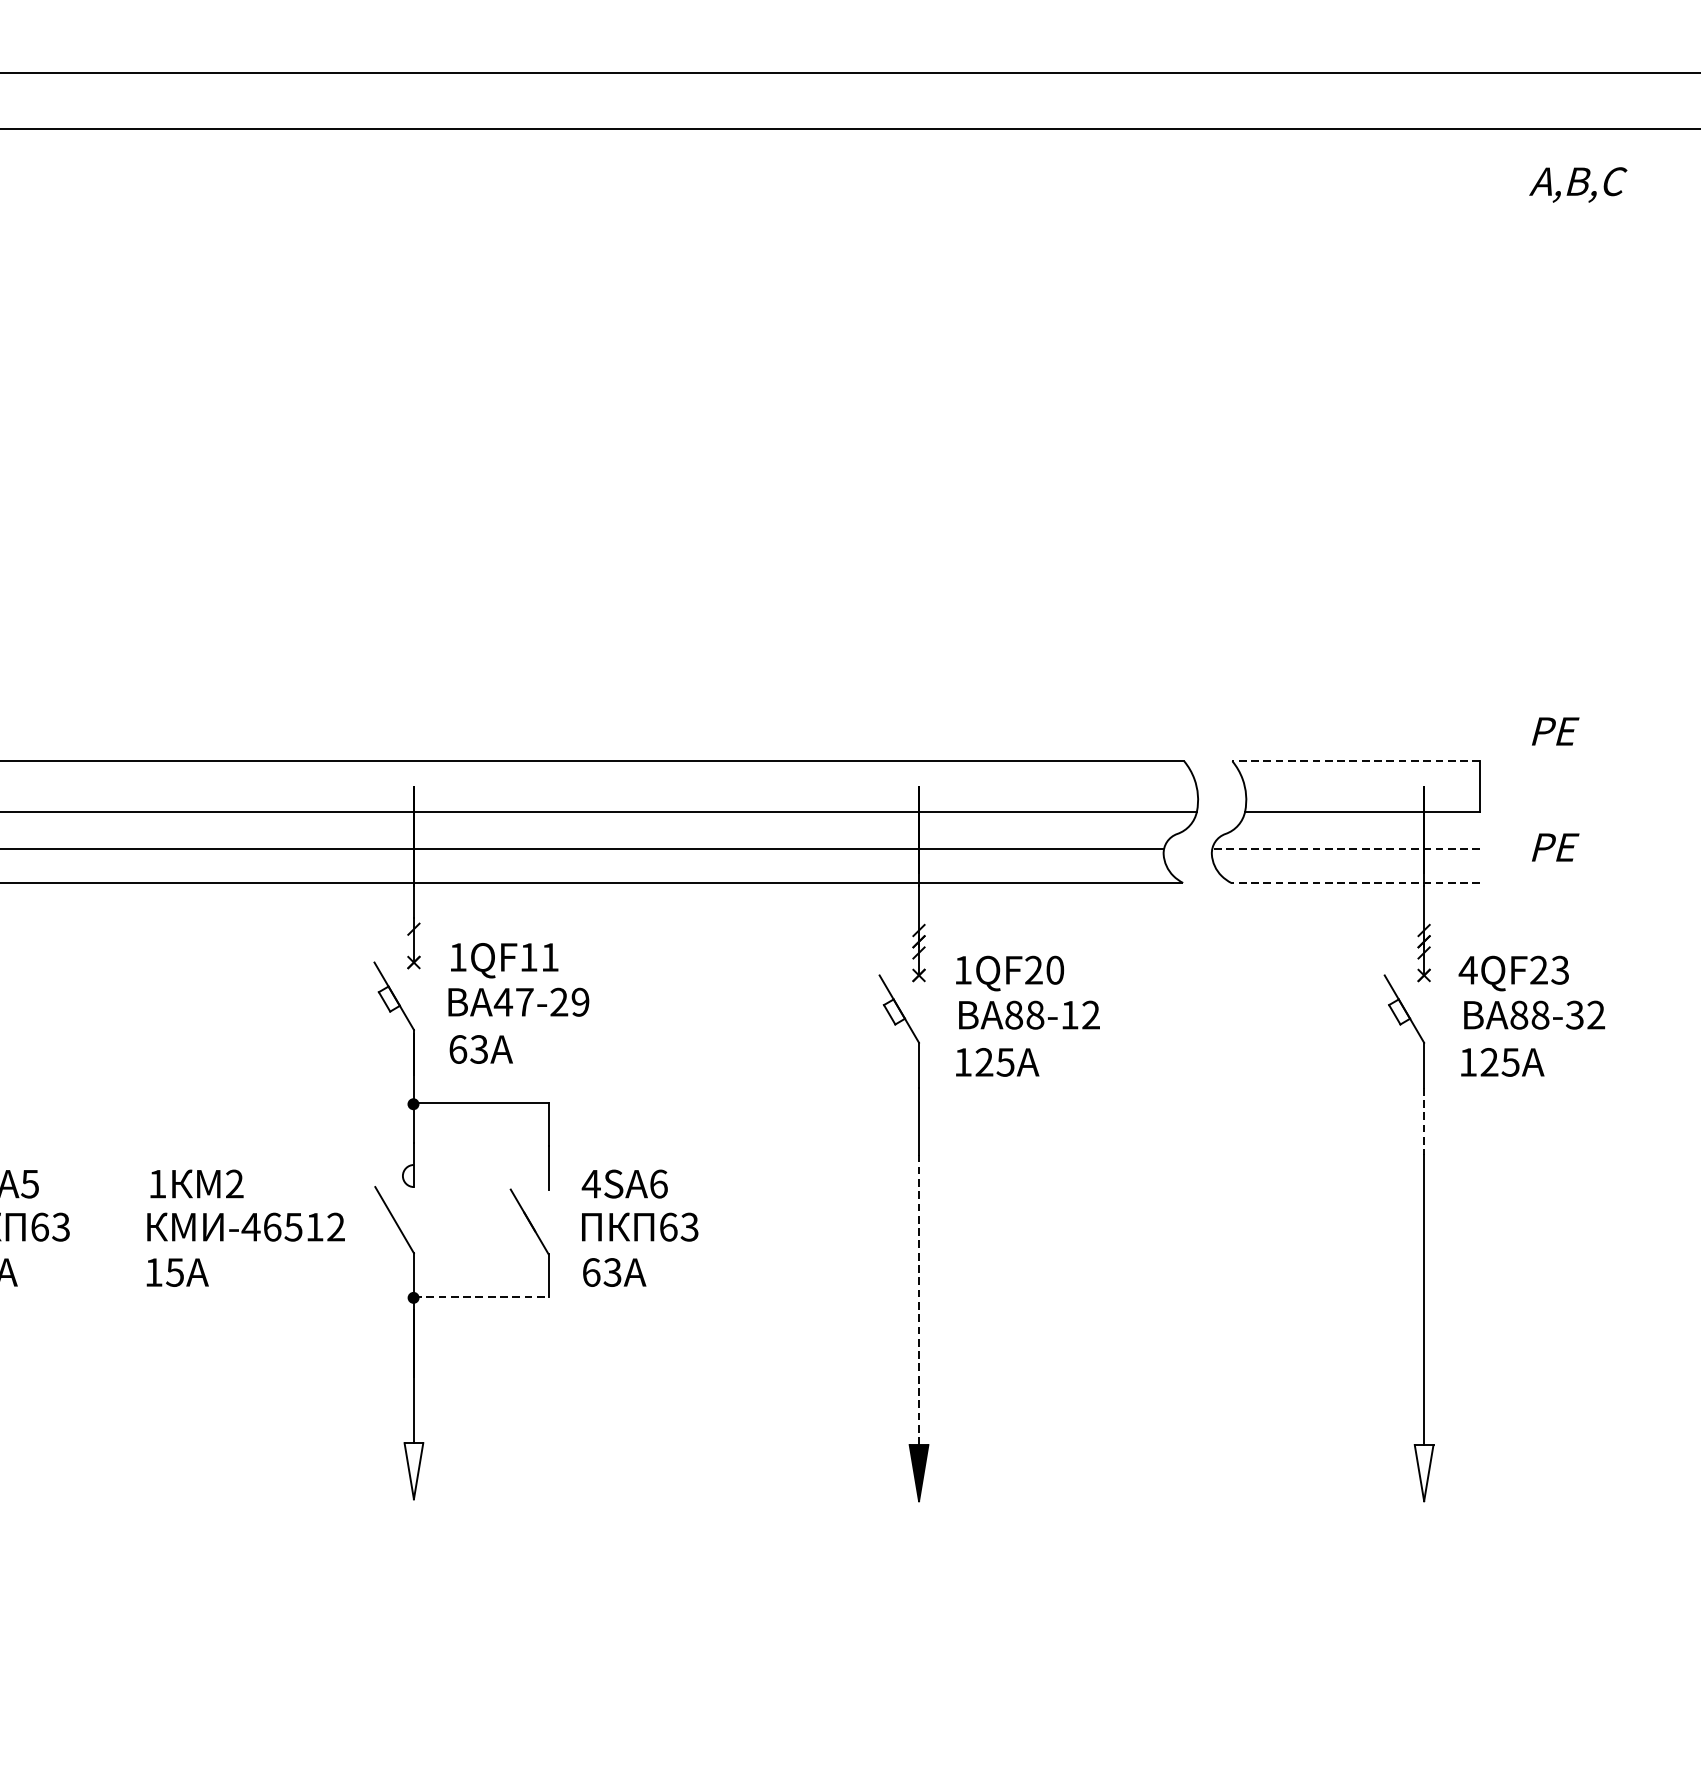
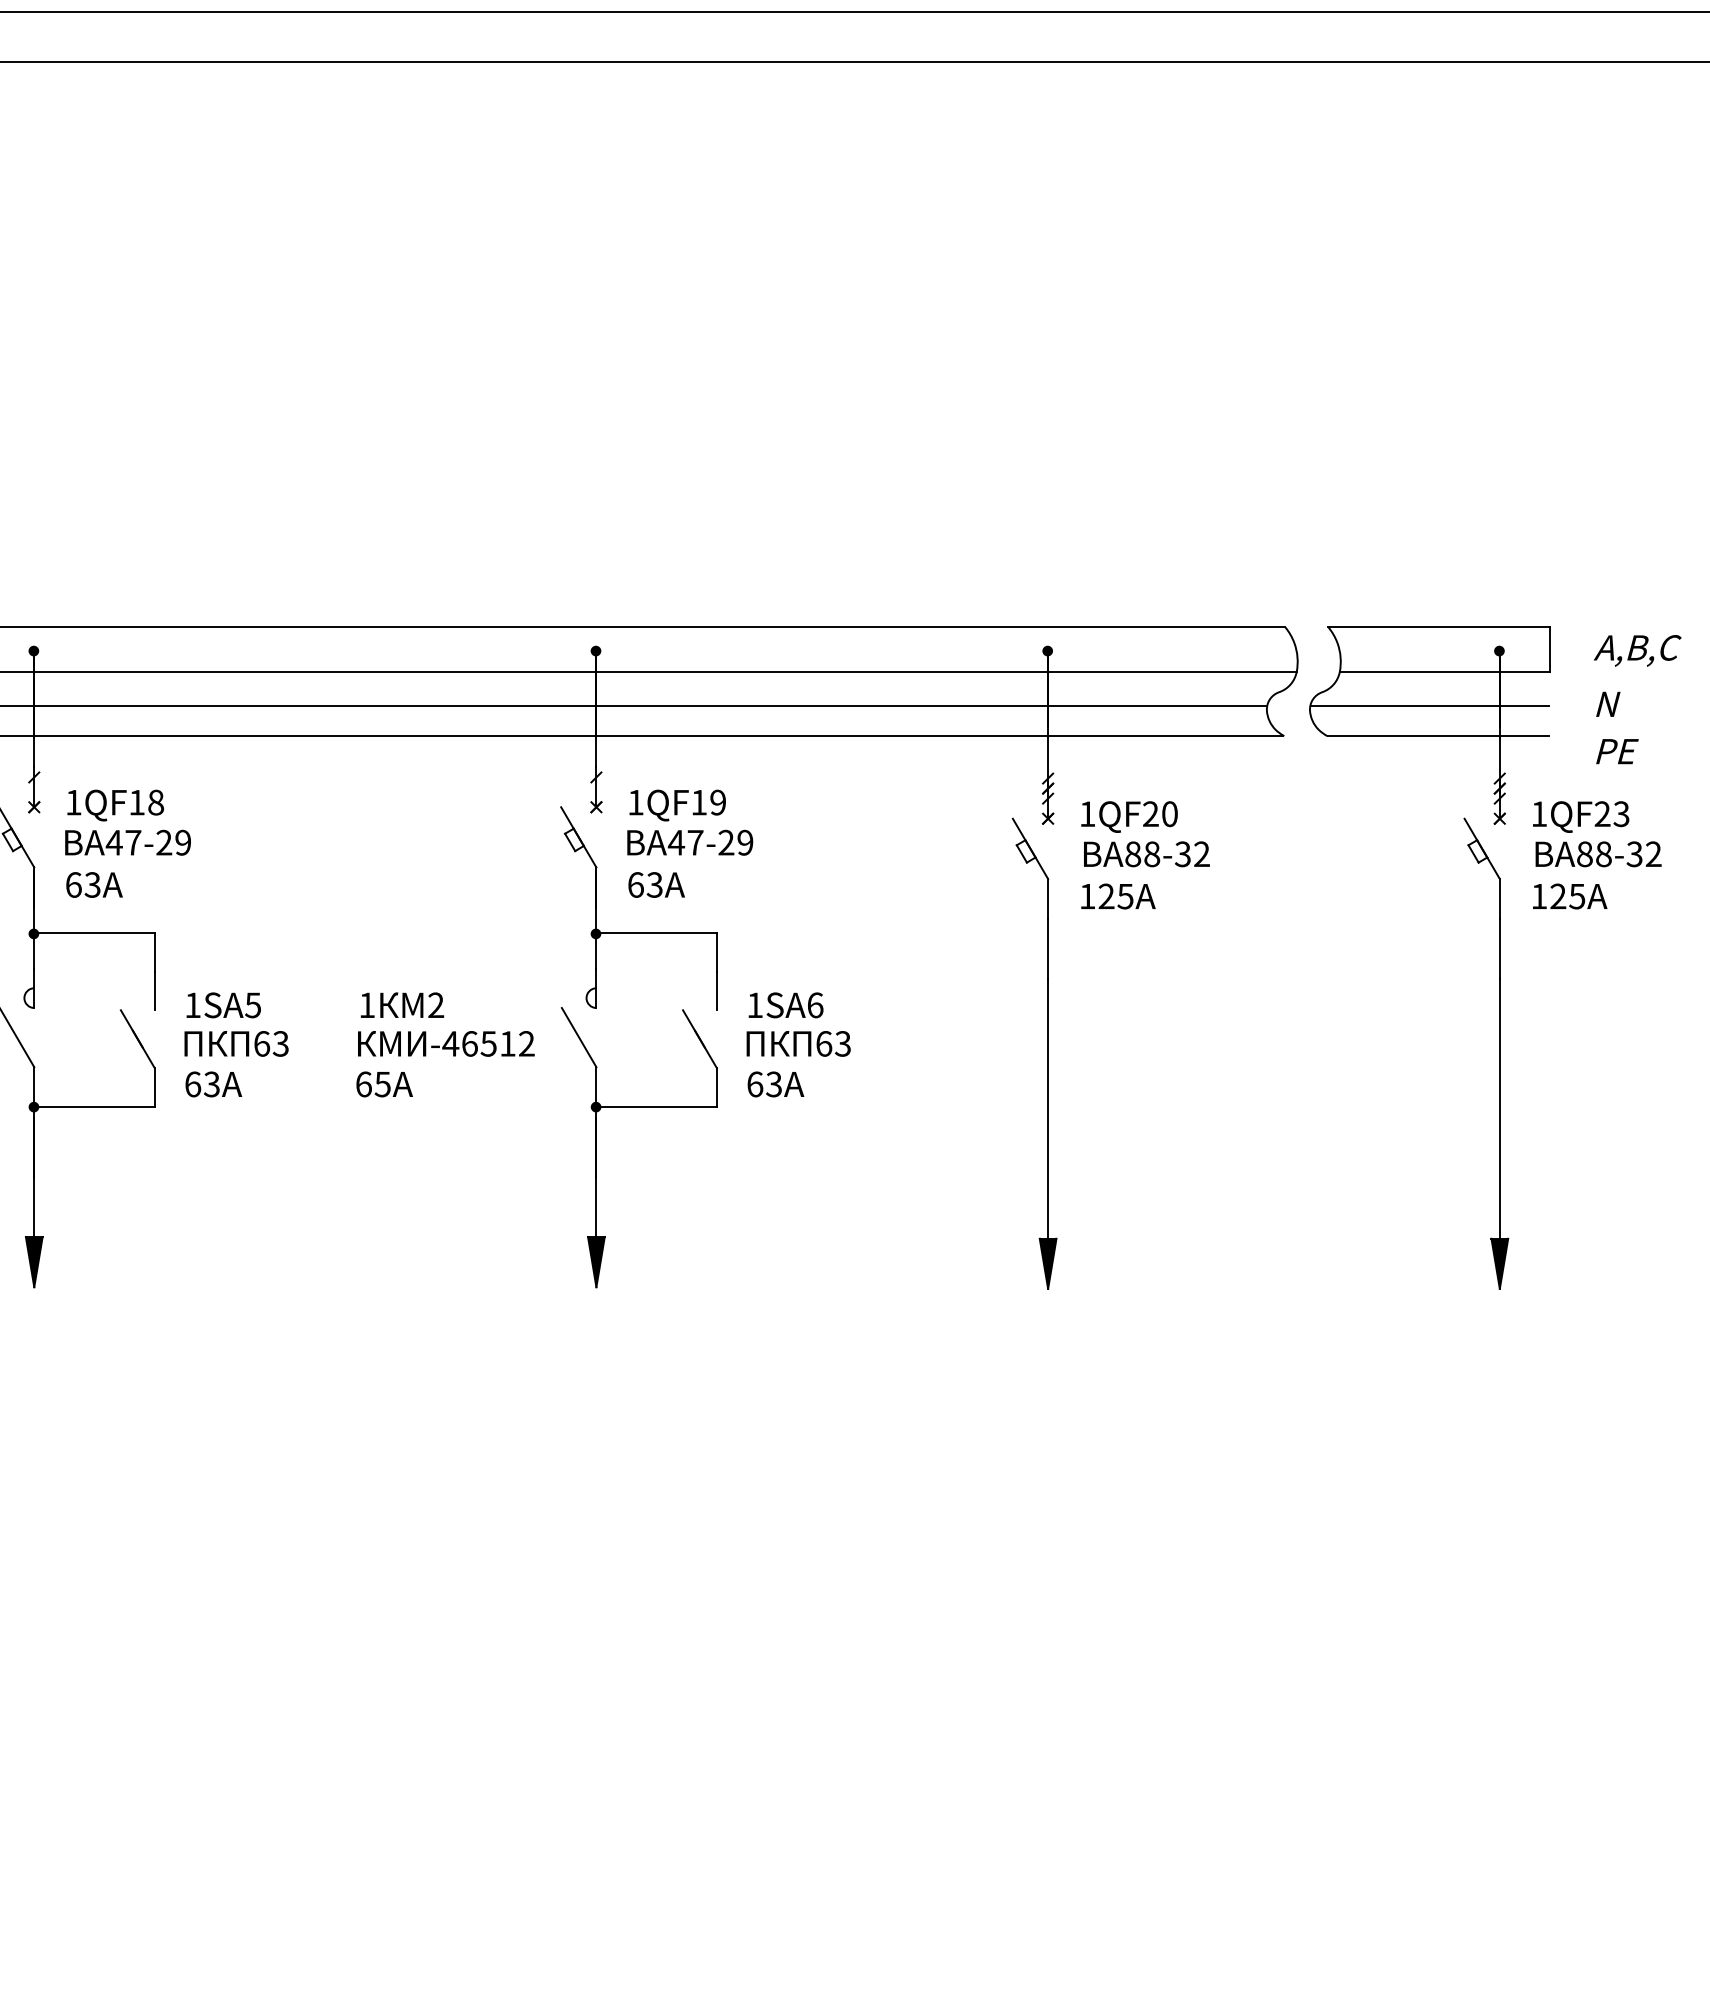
text: (1578, 184) -> (1637, 650), moved
text: (1555, 731) -> (1617, 751), moved
line: (1356, 761) -> (1439, 627), dashed -> solid
fill: (412, 787) -> (595, 650), added
fill: (918, 787) -> (1047, 650), added
fill: (1423, 787) -> (1499, 650), added
text: (1556, 846) -> (1618, 703), PE -> N
line: (1346, 848) -> (1430, 705), dashed -> solid
line: (1355, 883) -> (1438, 736), dashed -> solid
text: (549, 957) -> (717, 802), 1QF11 -> 1QF19
text: (1467, 969) -> (1538, 813), 4QF23 -> 1QF23
text: (1069, 1015) -> (1182, 854), 88-12 -> 88-32
line: (1423, 1121) -> (1499, 949), dashed -> solid
text: (590, 1183) -> (754, 1004), 4SA6 -> 1SA6
text: (153, 1272) -> (363, 1084), 15 -> 65
line: (482, 1297) -> (657, 1106), dashed -> solid
line: (919, 1300) -> (1048, 1109), dashed -> solid
fill: (414, 1471) -> (596, 1262), added
fill: (1423, 1472) -> (1499, 1263), added

